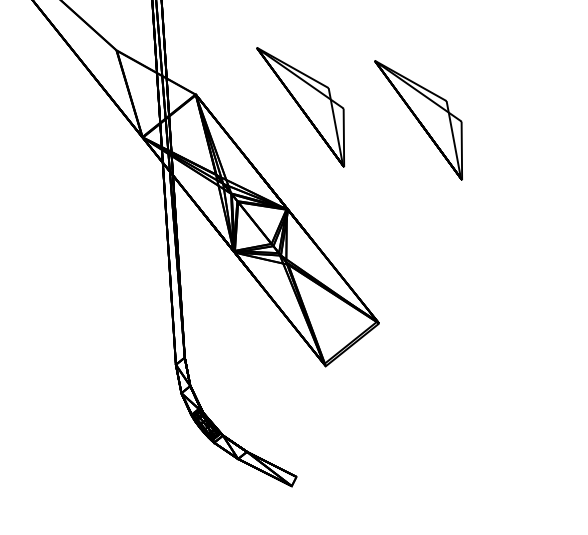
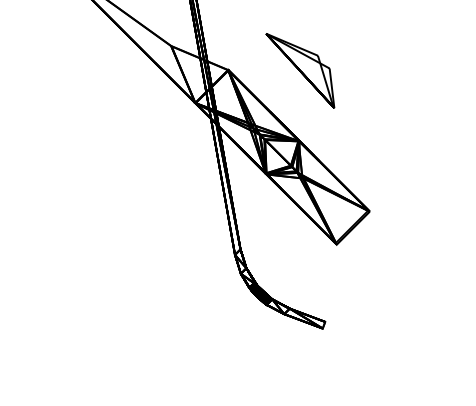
part: (418, 119) -> (381, 70), removed

